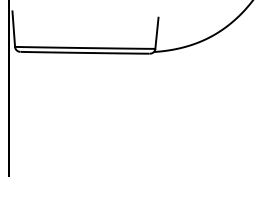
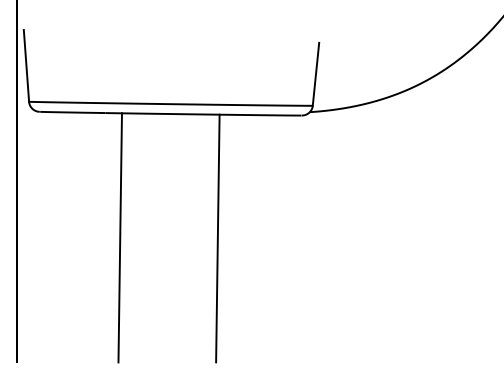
line: (60, 113) -> (120, 236), added
line: (108, 114) -> (218, 238), added

